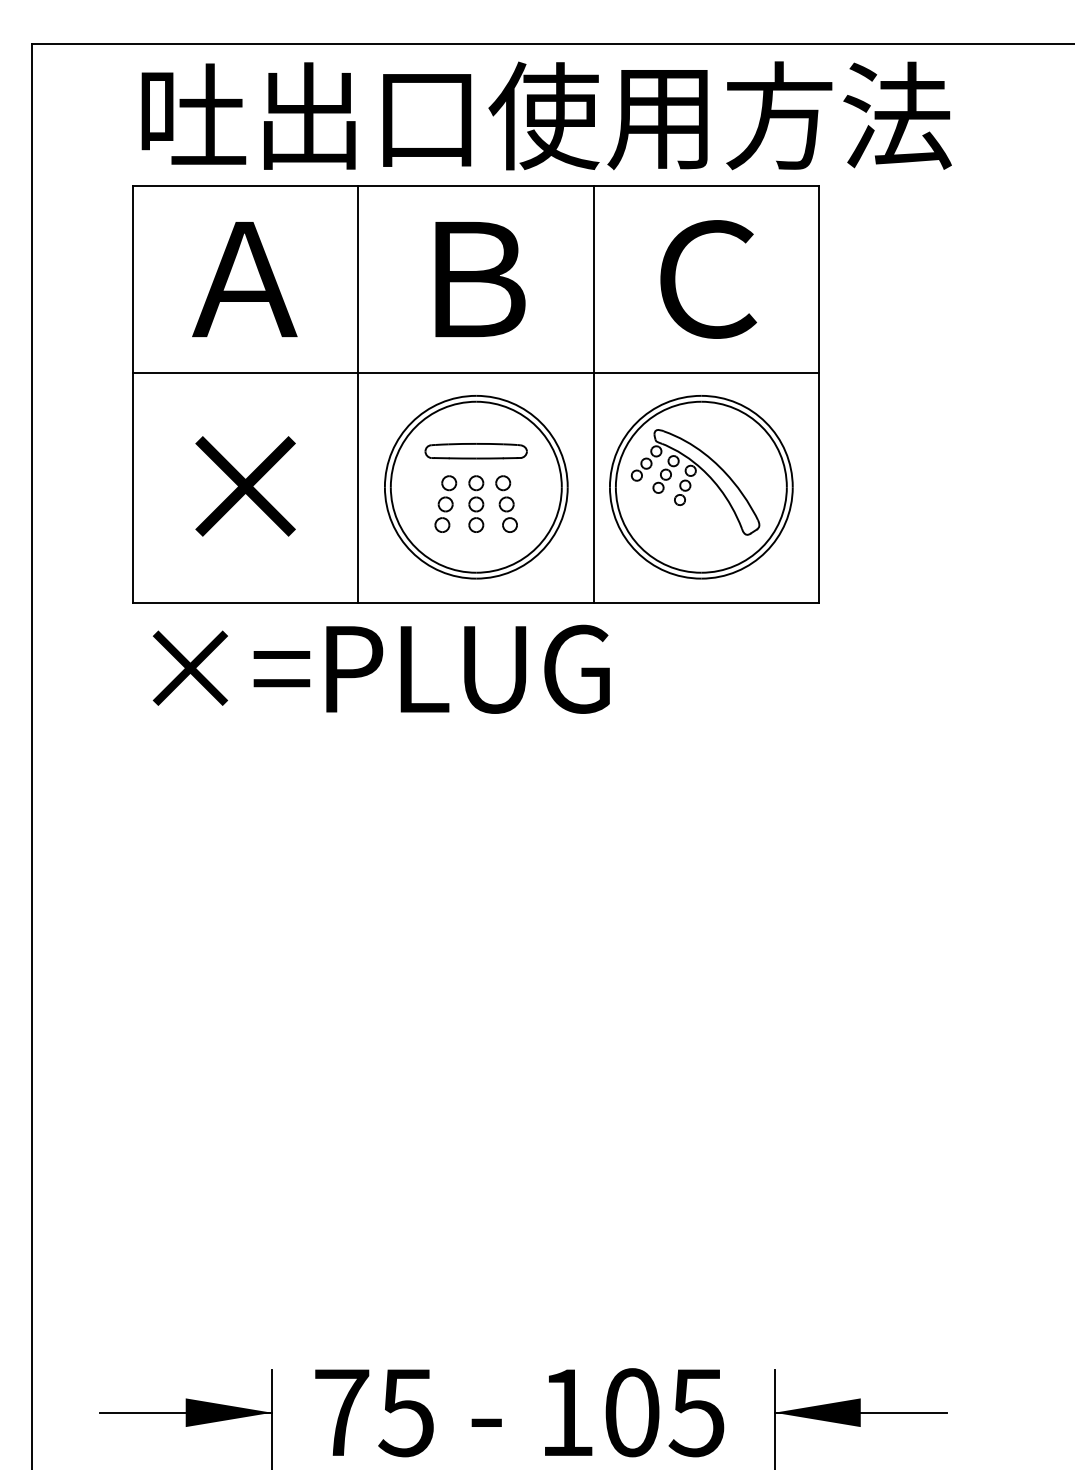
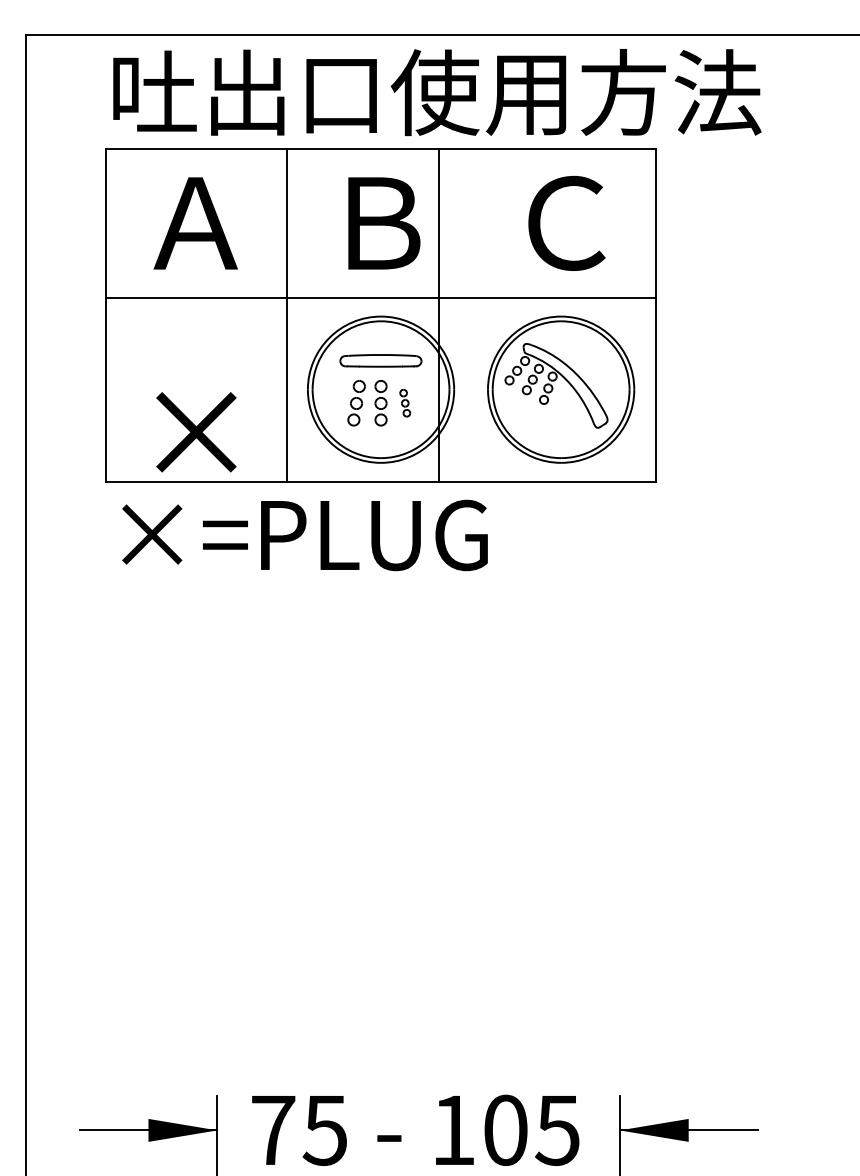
line: (594, 394) -> (439, 315), moved
text: (245, 486) -> (196, 432), moved
part: (506, 503) -> (405, 402), size x0.6

